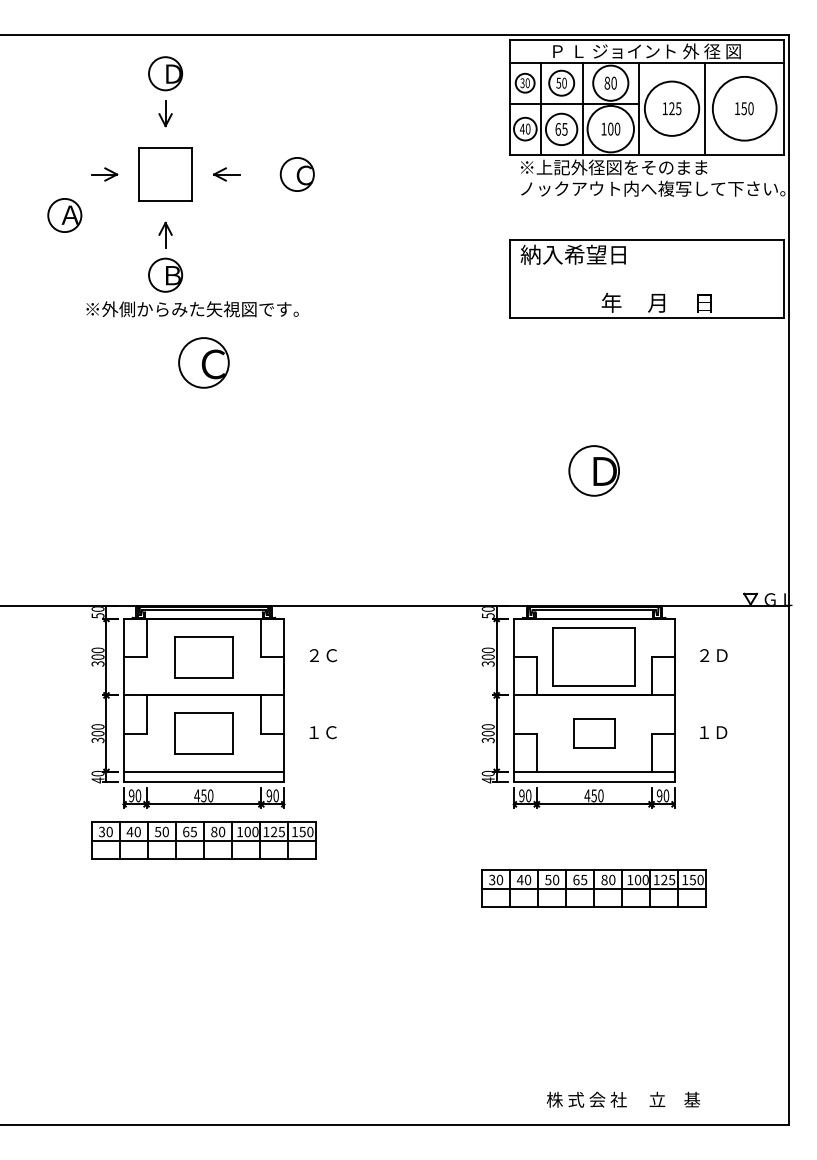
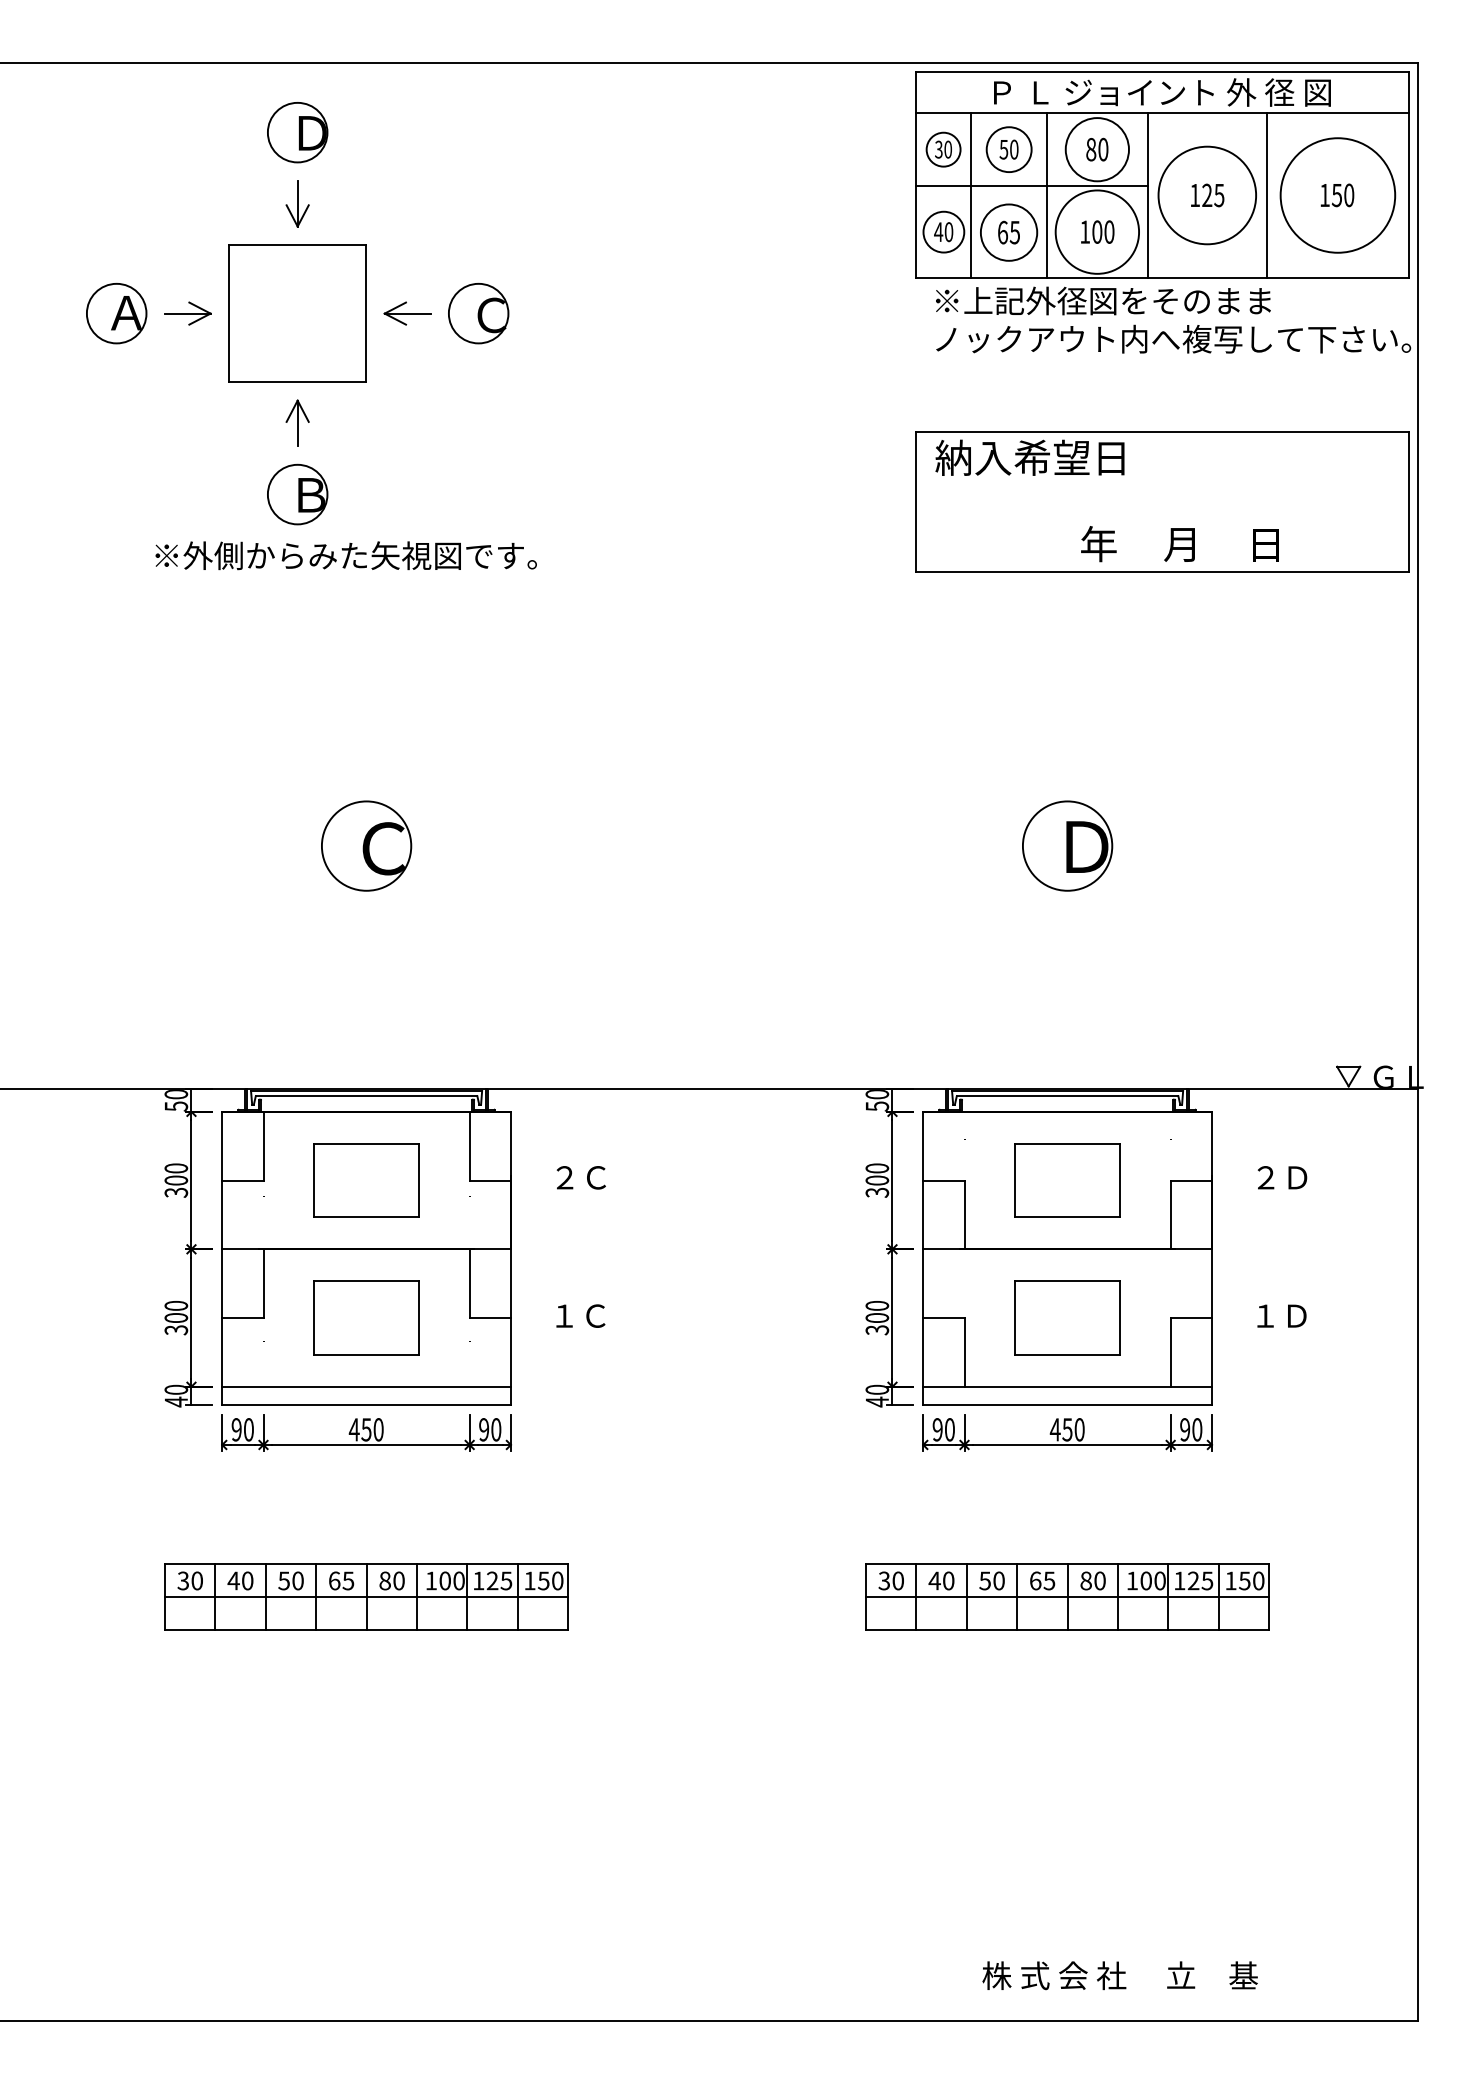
part: (165, 174) -> (297, 313), size x1.43
part: (296, 174) -> (477, 313), moved
part: (64, 215) -> (116, 313), moved
part: (203, 362) -> (365, 845), moved
part: (594, 657) -> (1068, 1181), size x0.71
part: (594, 733) -> (1068, 1317), size x1.43
part: (203, 840) -> (365, 1596), moved

